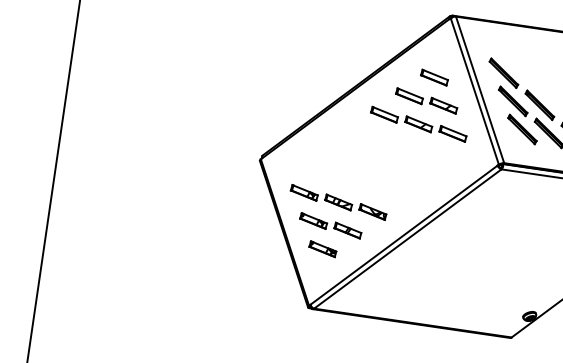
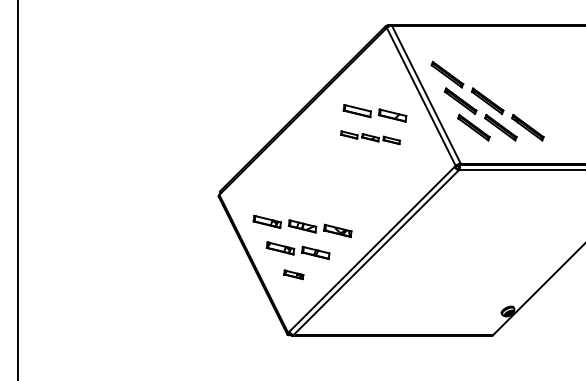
part: (433, 77) -> (378, 89), removed
part: (418, 124) -> (370, 137), size x0.6
part: (322, 248) -> (293, 274), size x0.7

